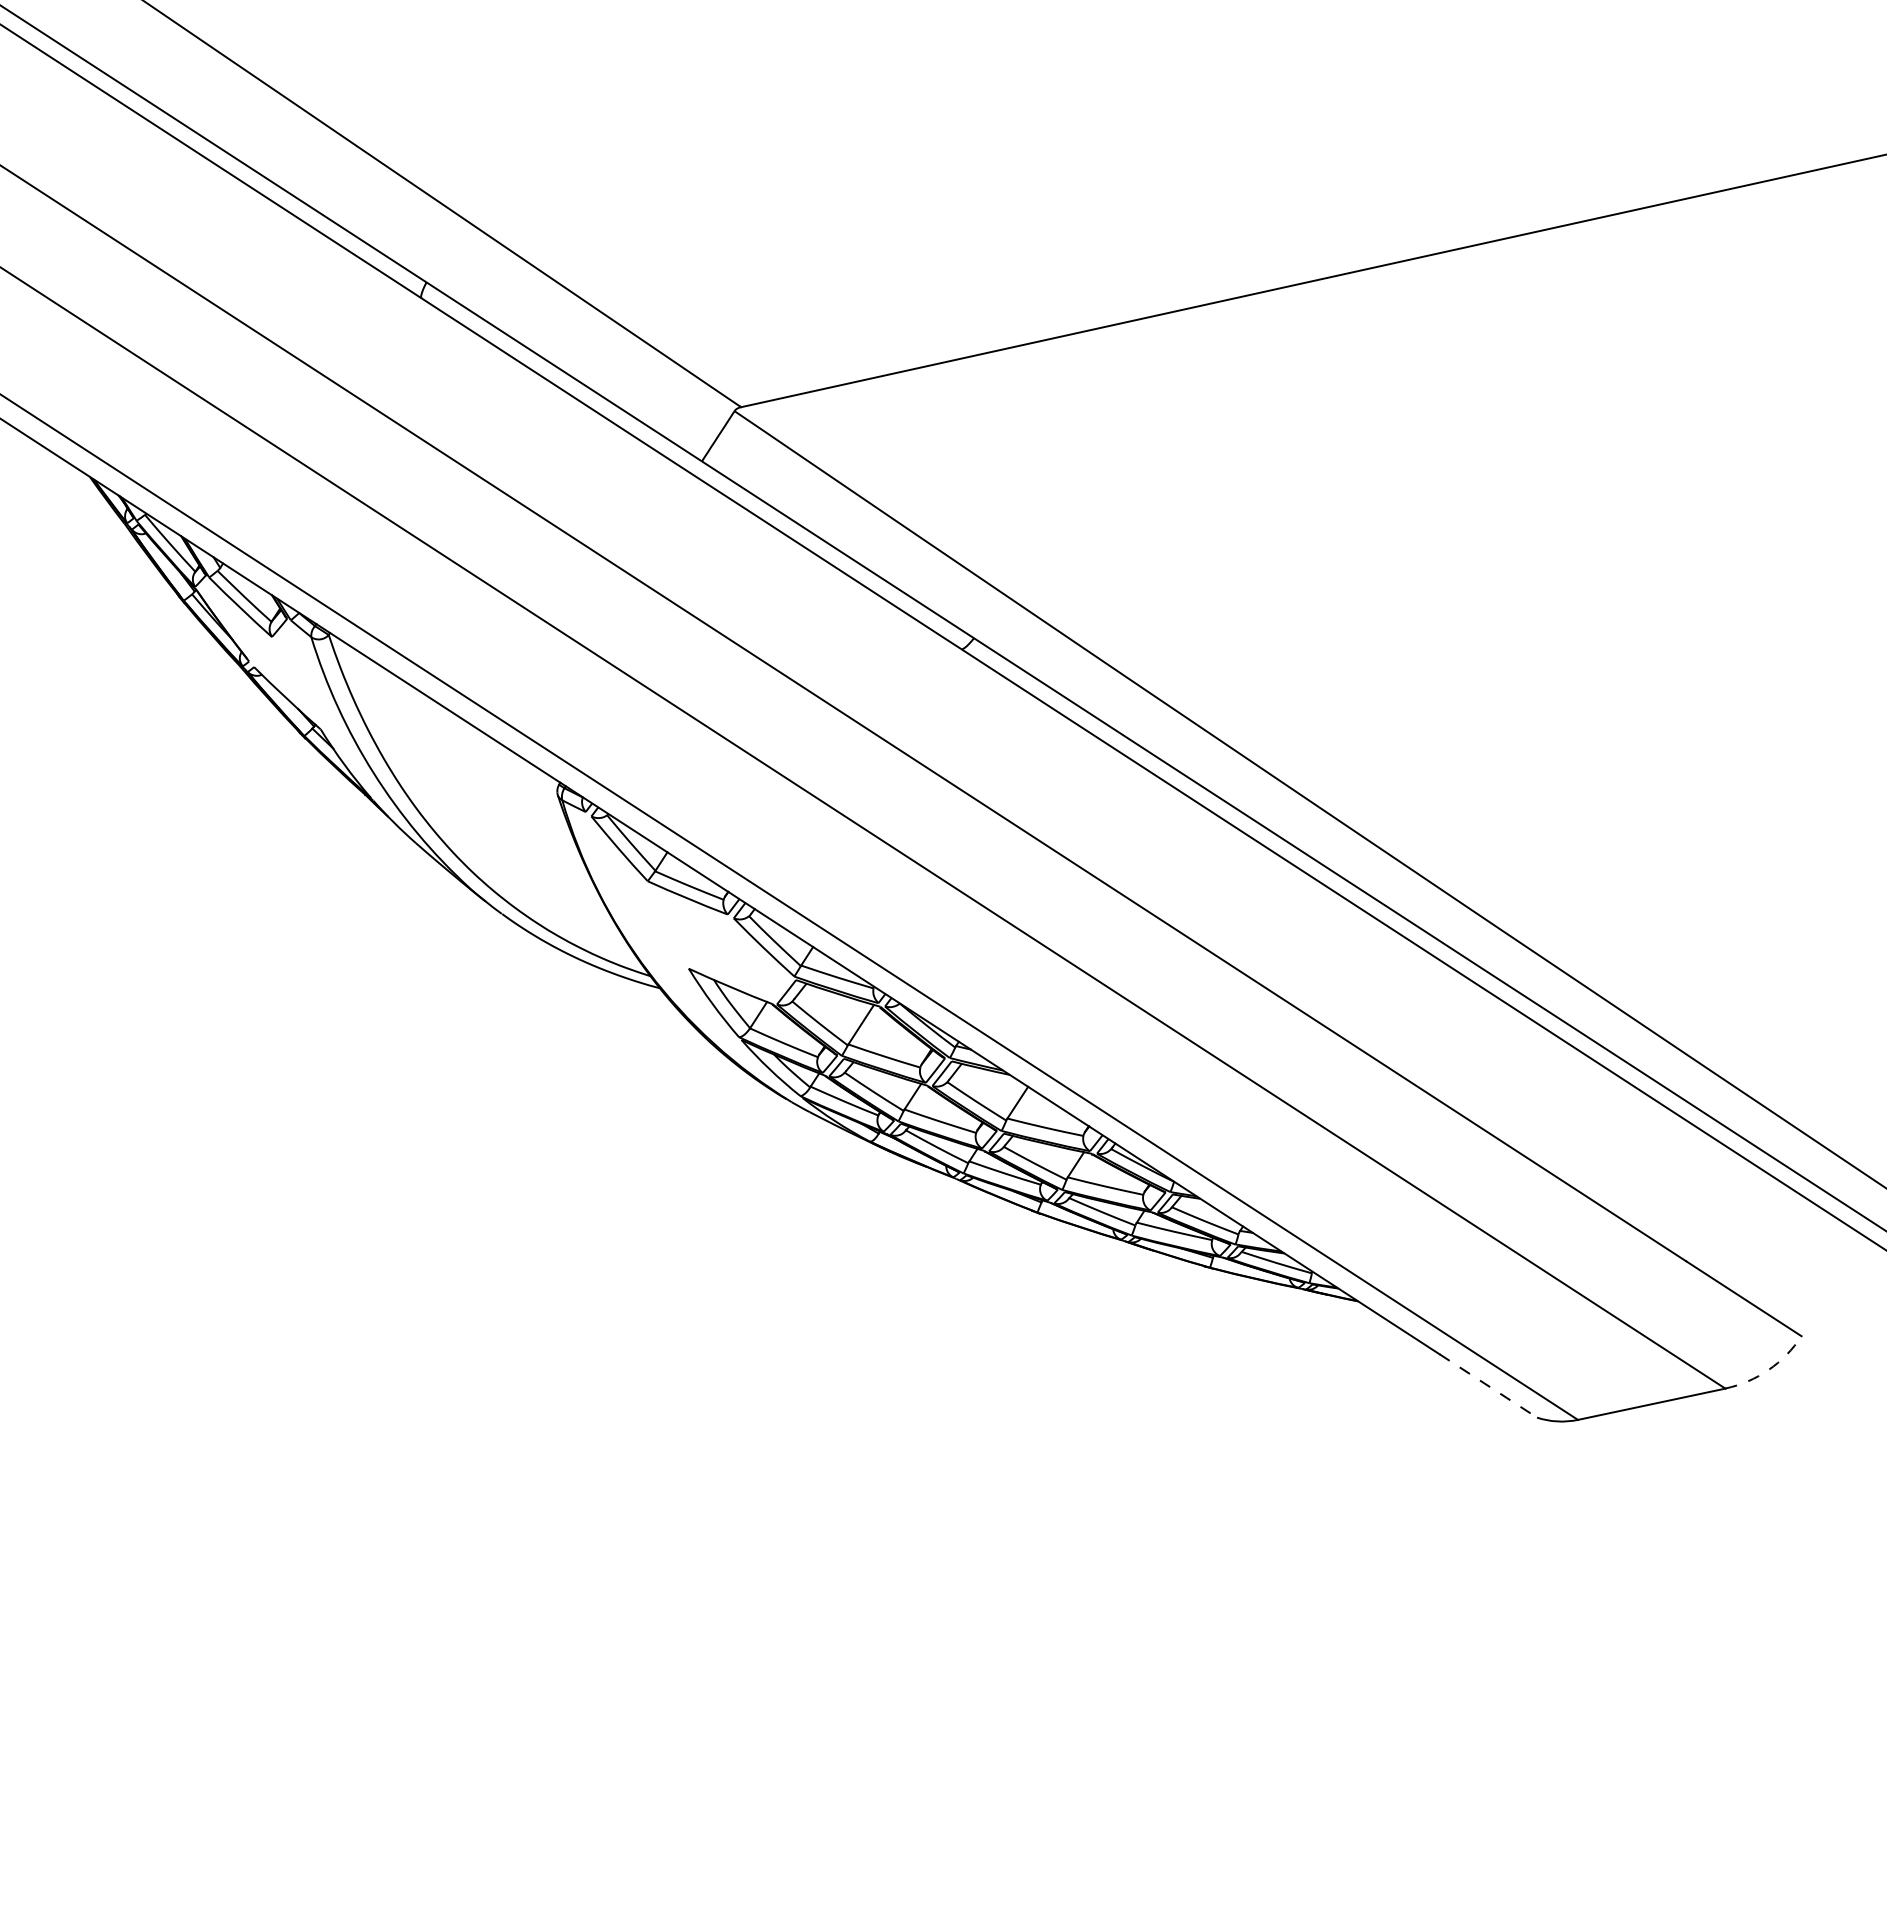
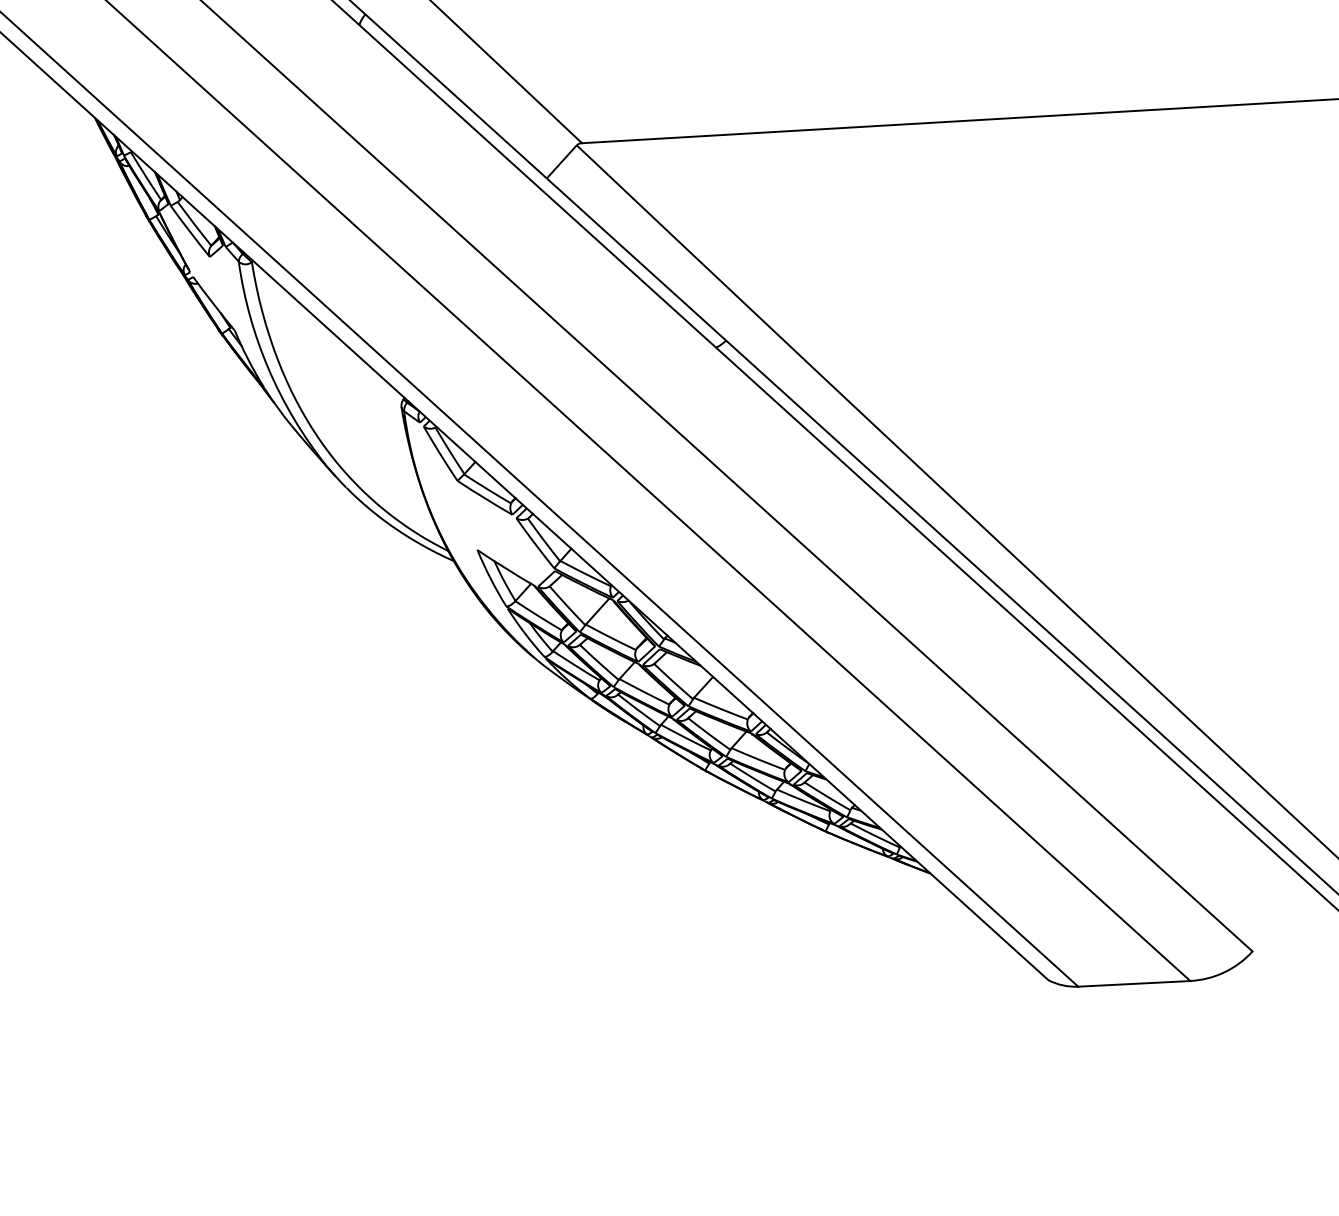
arc: (1768, 1369) -> (1224, 972), dashed -> solid
line: (1488, 1386) -> (1016, 951), dashed -> solid

